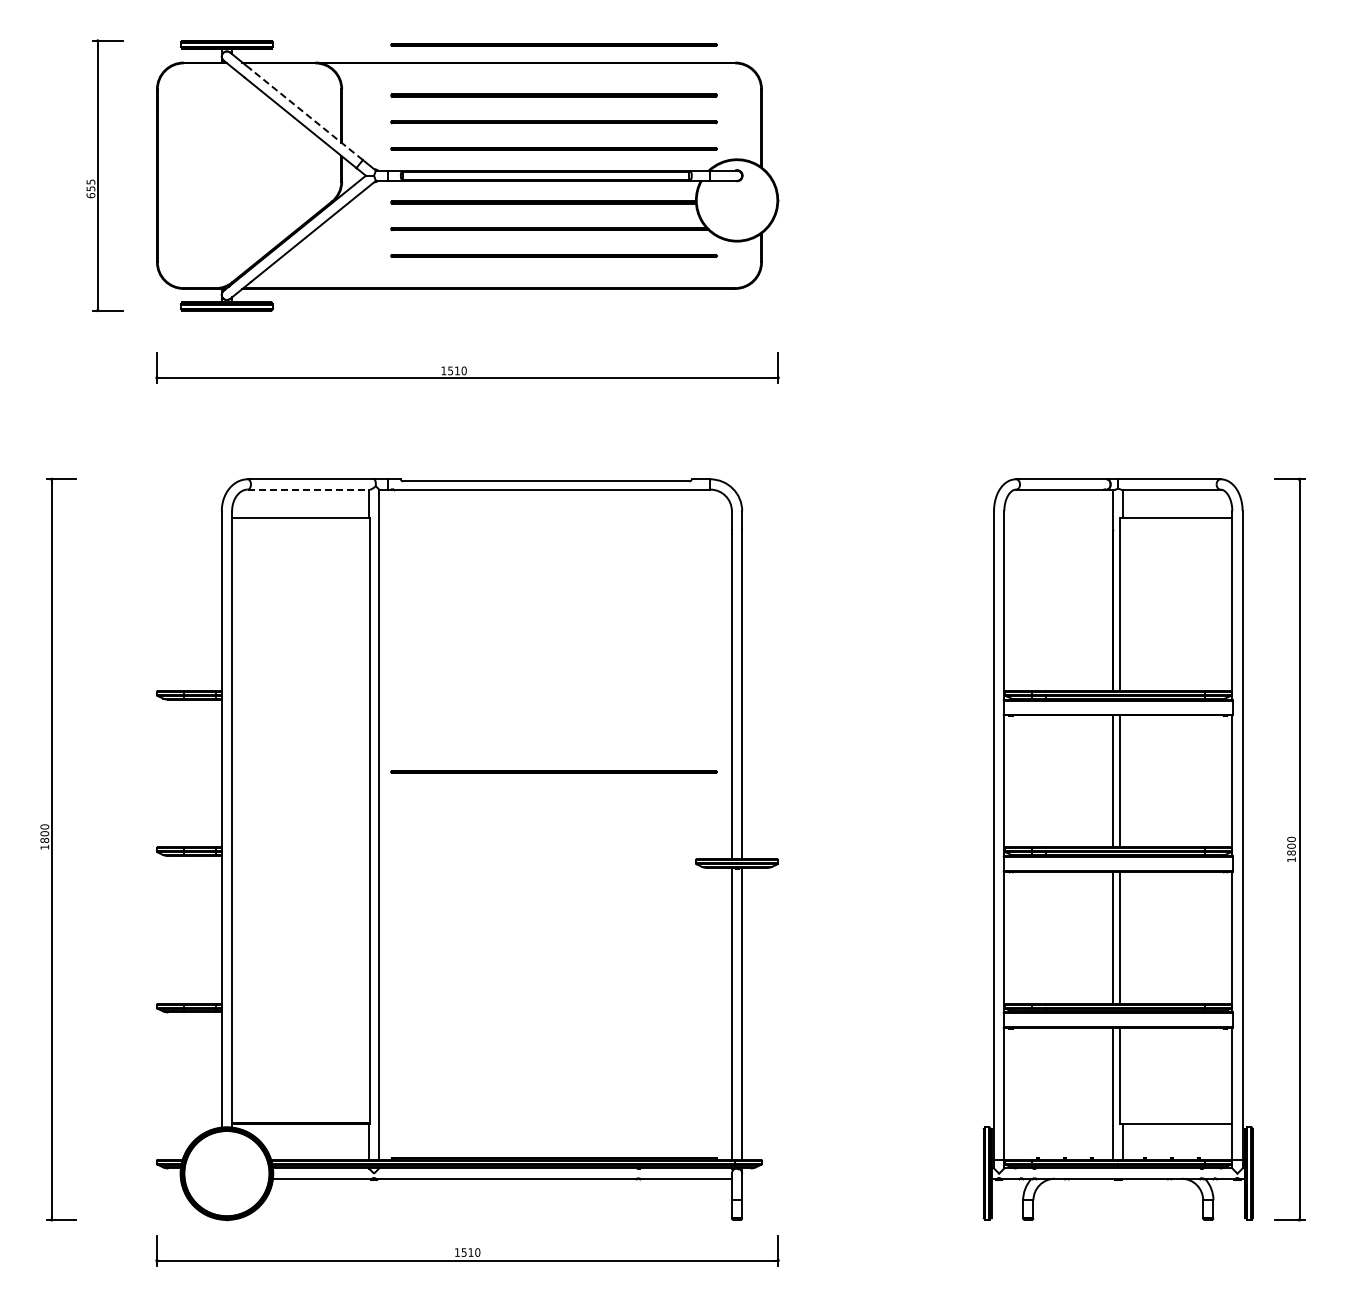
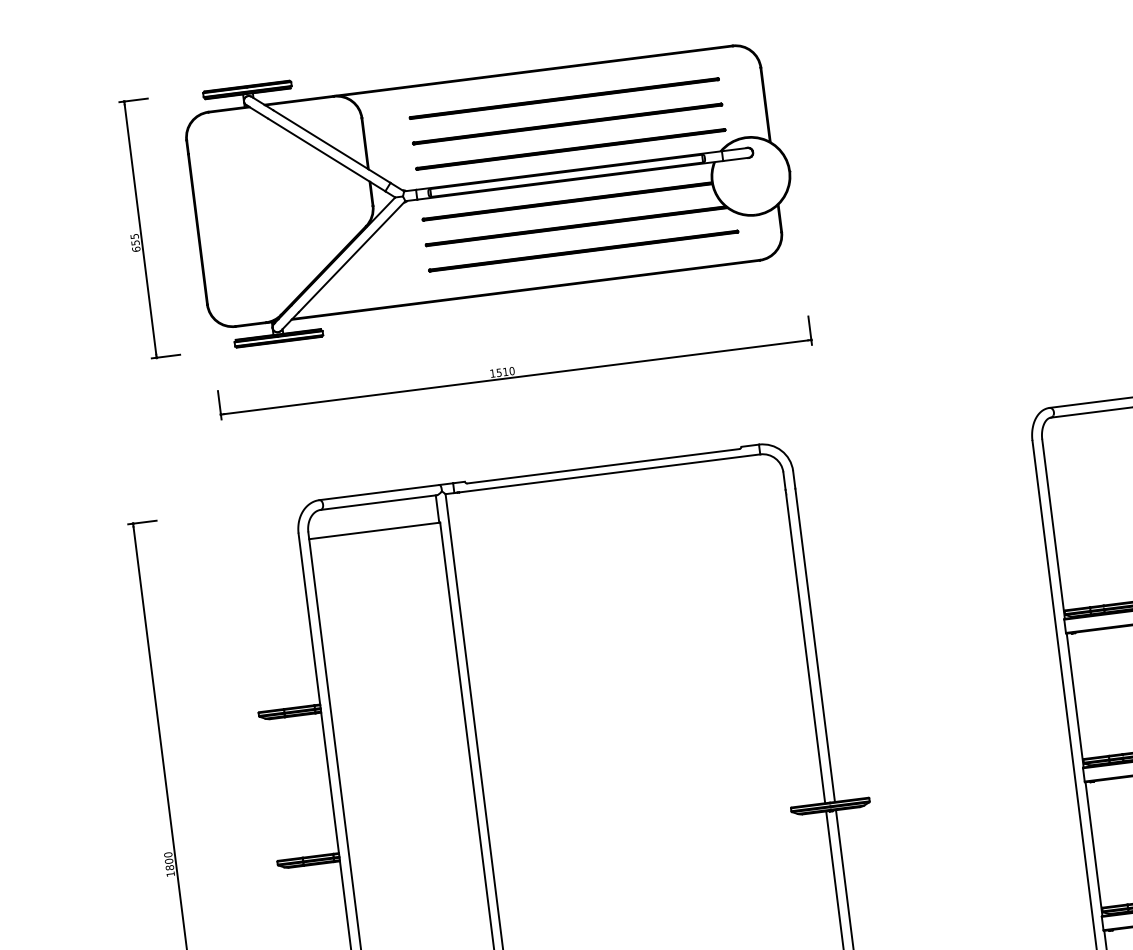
line: (553, 44) -> (557, 50), removed
line: (306, 114) -> (331, 146), dashed -> solid
line: (309, 489) -> (379, 502), dashed -> solid
line: (553, 771) -> (645, 741), removed

